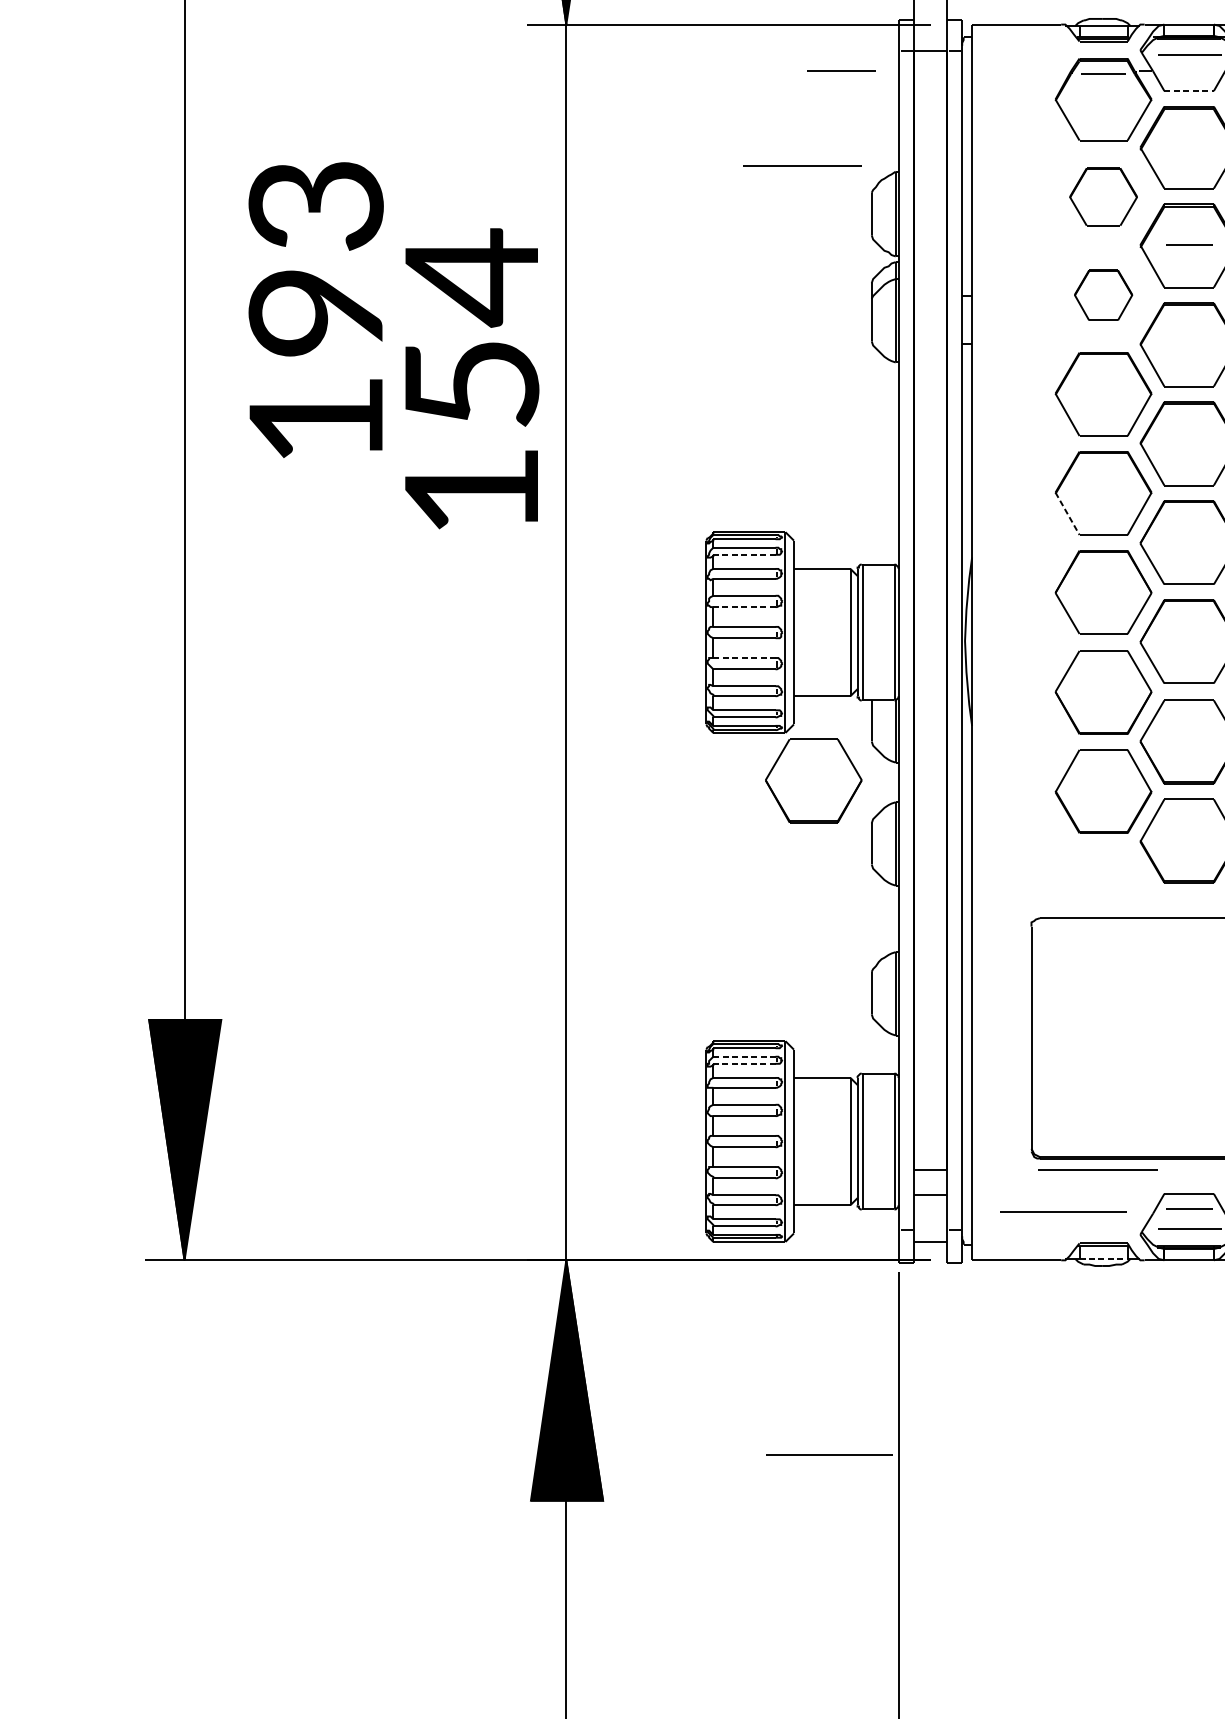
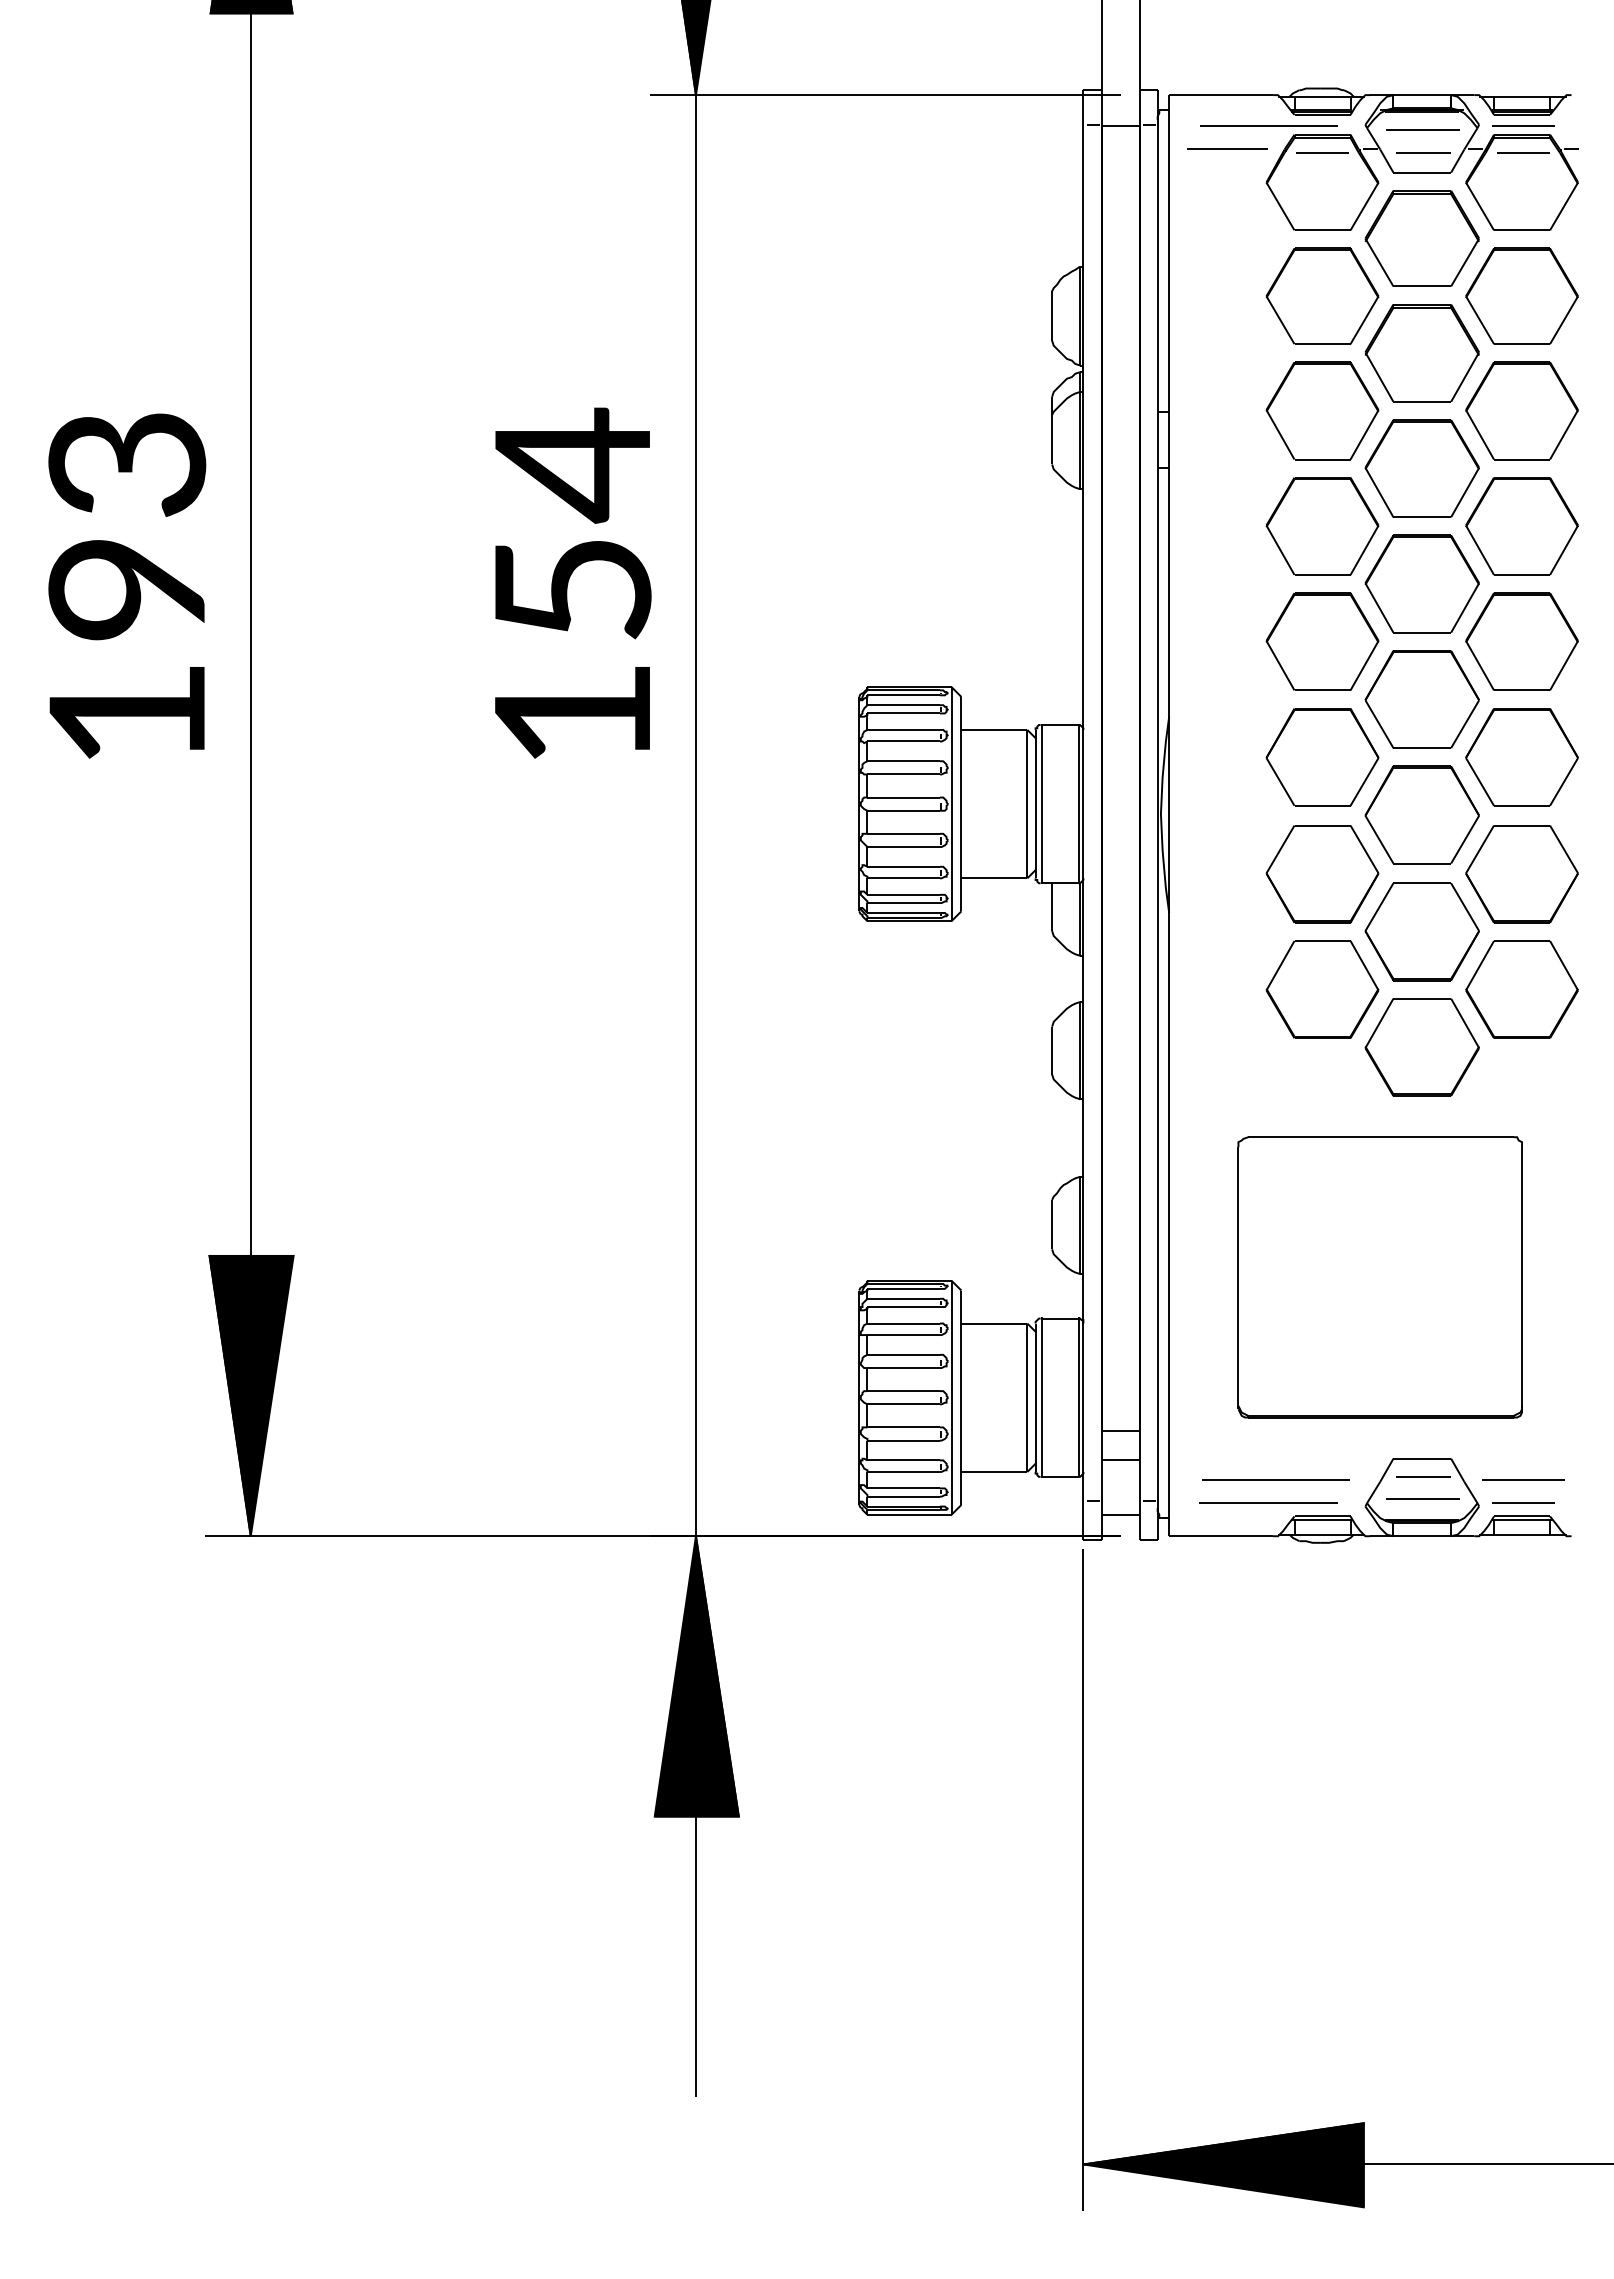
line: (841, 70) -> (1227, 148), moved
line: (1189, 90) -> (1422, 172), dashed -> solid
line: (801, 164) -> (1268, 125), moved
part: (1103, 196) -> (1322, 295), size x1.43
line: (1190, 244) -> (1423, 152), moved
part: (1103, 295) -> (1322, 410), size x1.67
text: (316, 309) -> (127, 585), moved
text: (472, 378) -> (573, 582), moved
line: (1067, 514) -> (1280, 666), dashed -> solid
line: (744, 554) -> (903, 713), dashed -> solid
line: (744, 607) -> (903, 774), dashed -> solid
line: (745, 657) -> (904, 833), dashed -> solid
part: (813, 781) -> (984, 977), removed
line: (745, 1056) -> (904, 1298), dashed -> solid
line: (744, 1064) -> (903, 1307), dashed -> solid
line: (1097, 1169) -> (1268, 1502), moved
line: (1104, 1258) -> (1323, 1534), dashed -> solid
line: (829, 1454) -> (1002, 1762), removed

